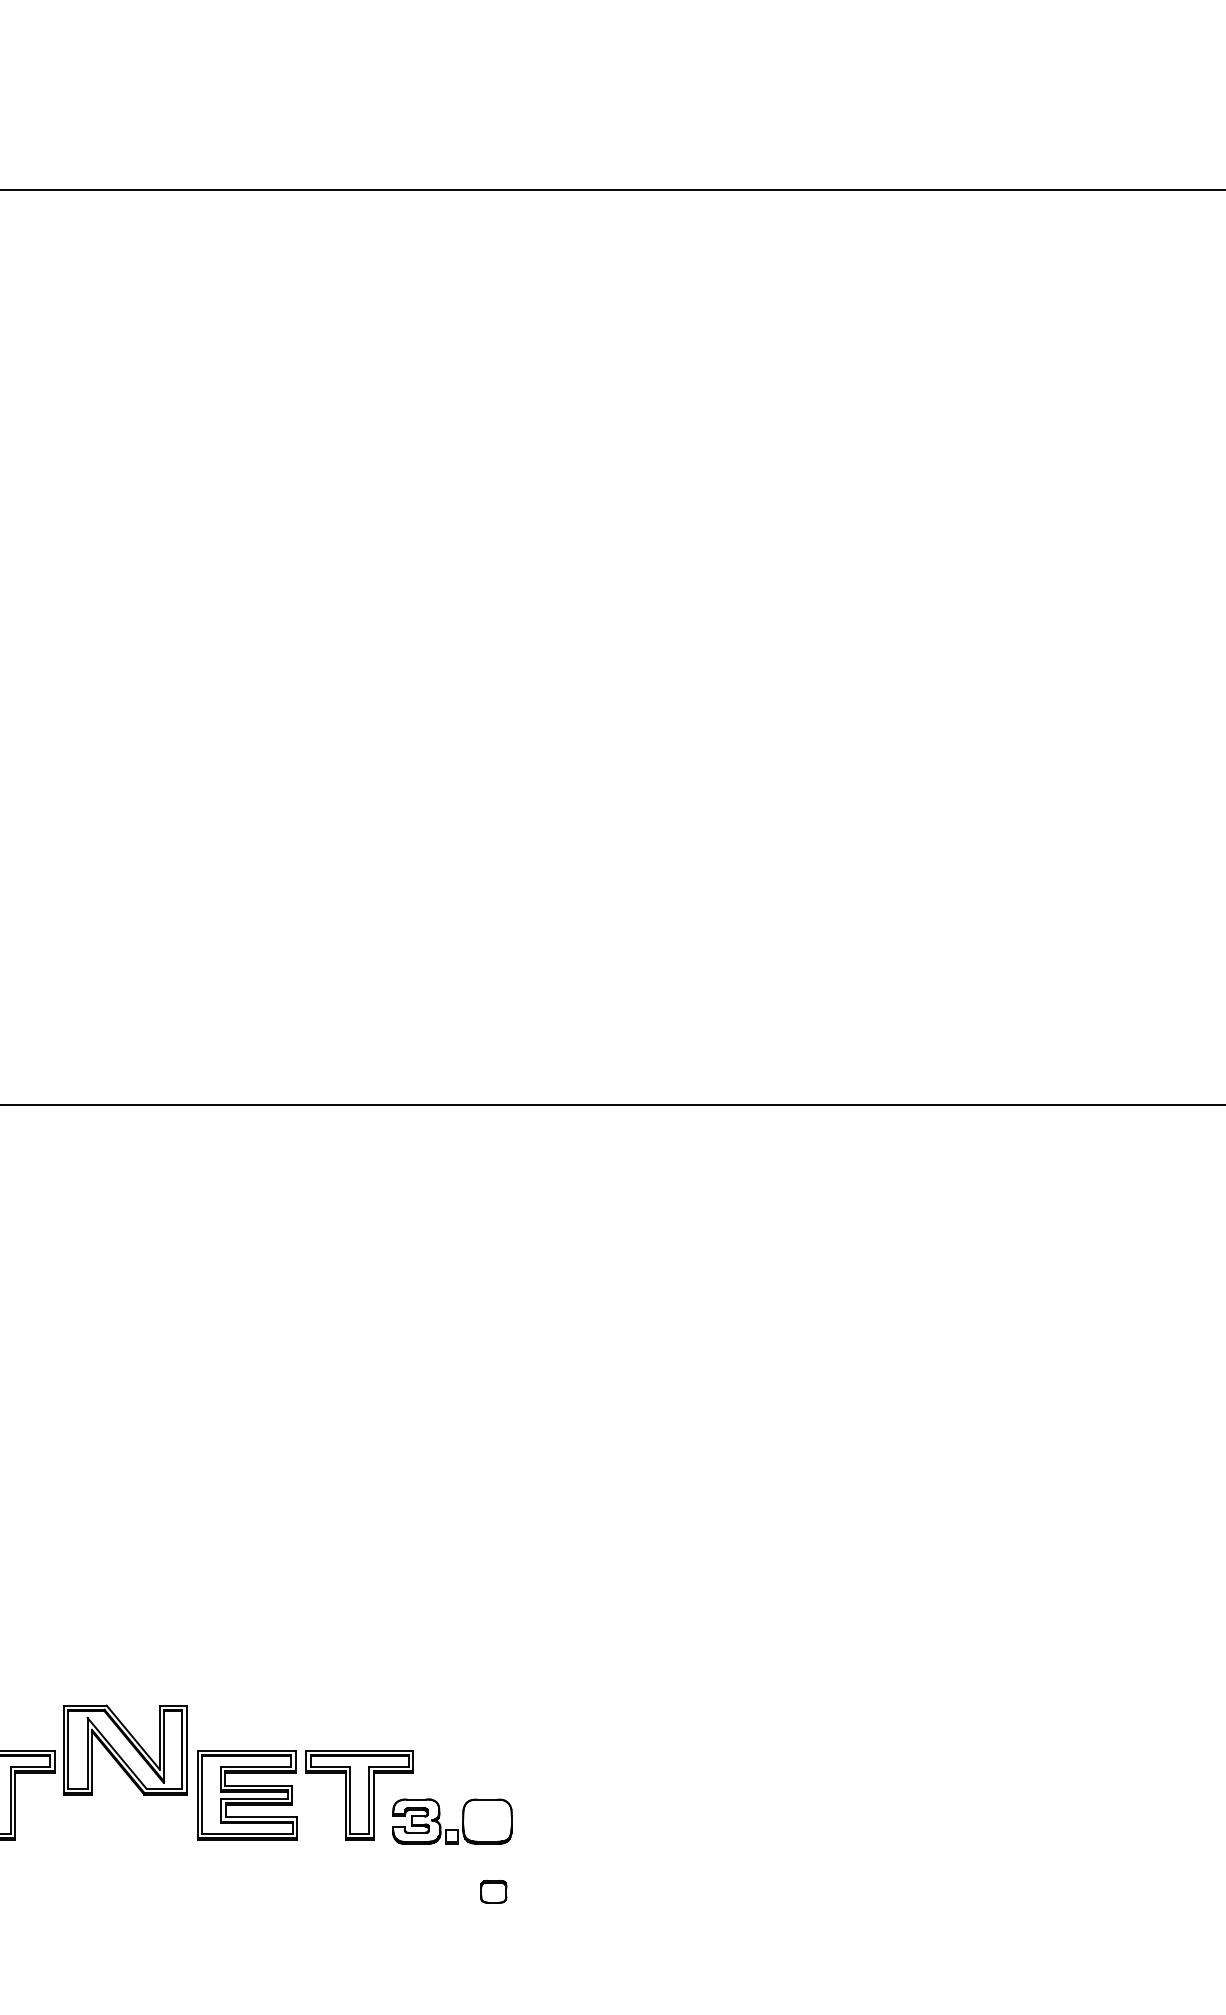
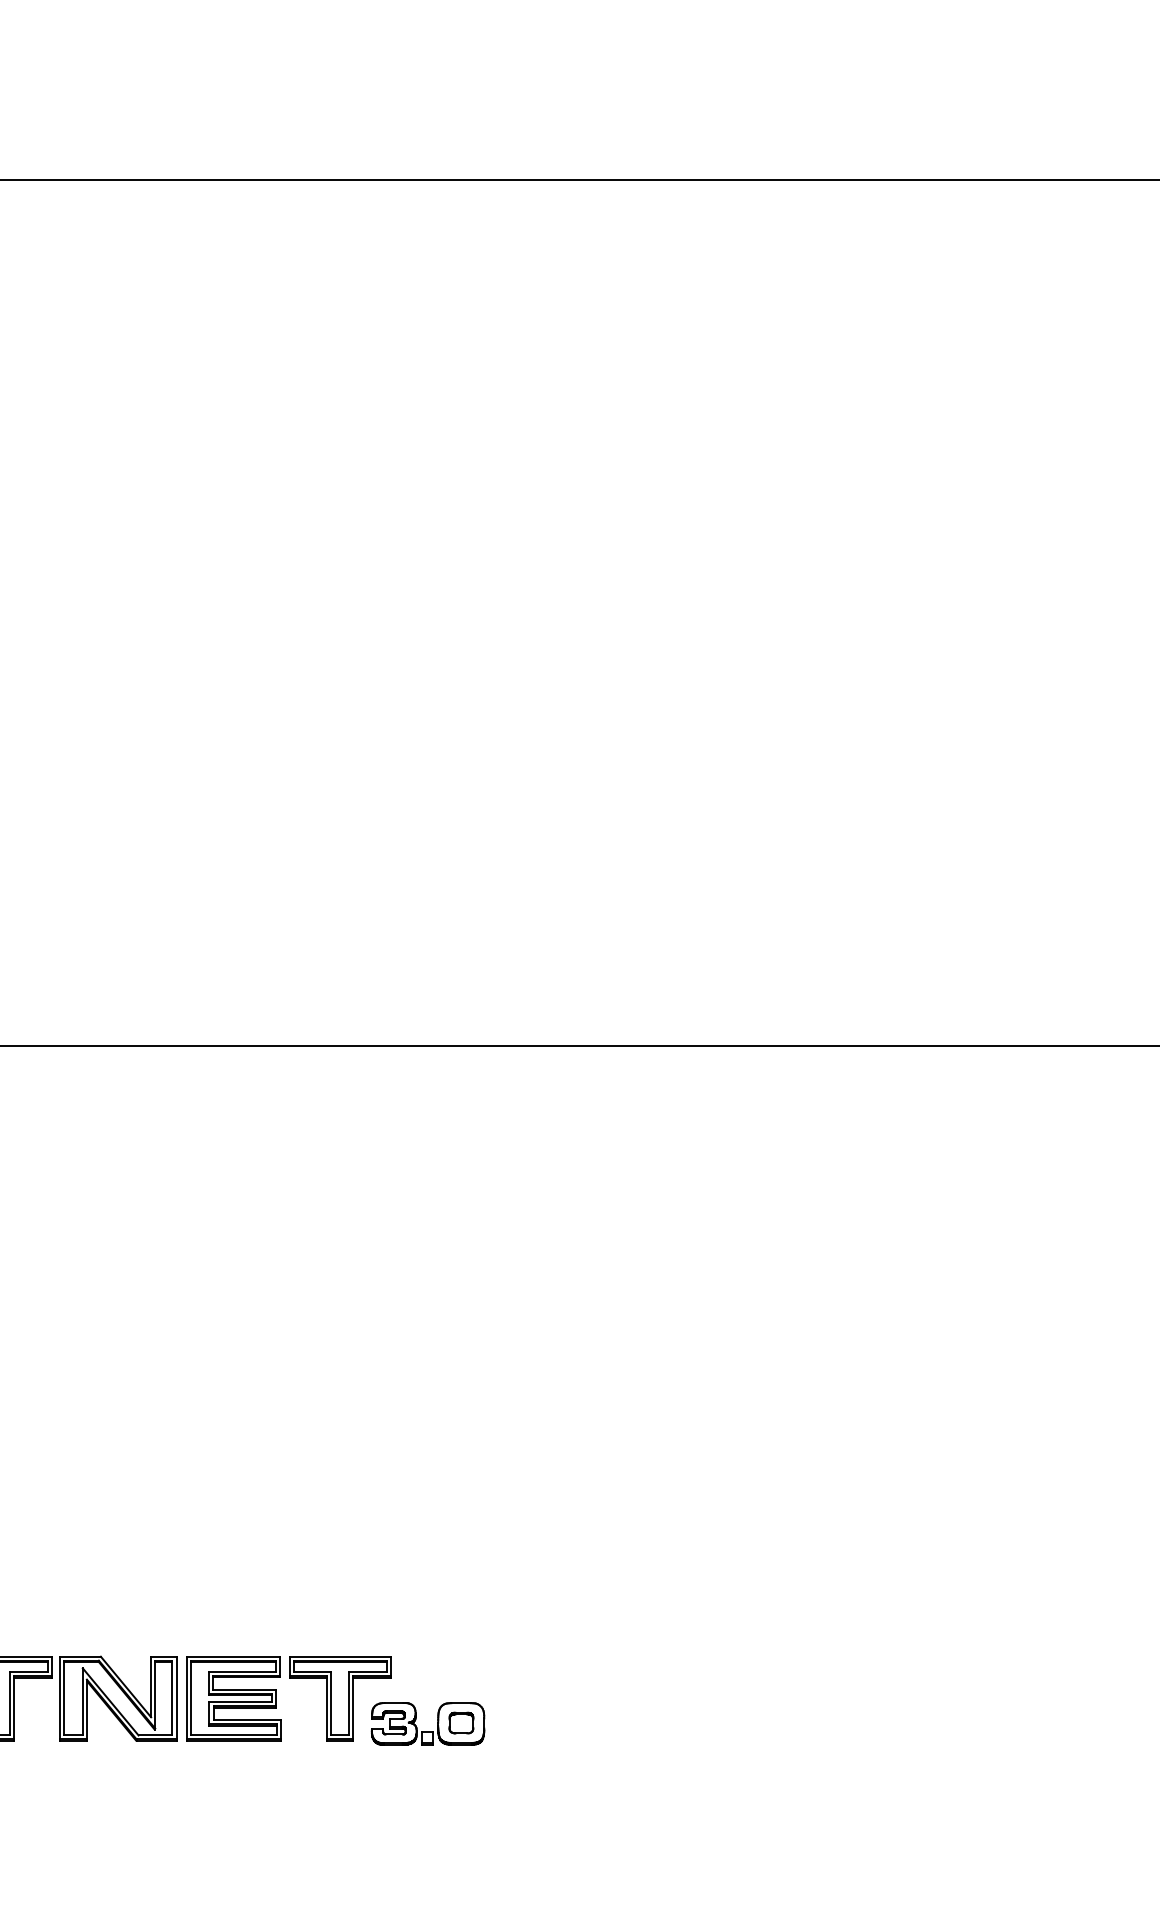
part: (125, 1749) -> (118, 1698), moved
part: (493, 1891) -> (461, 1722), moved

